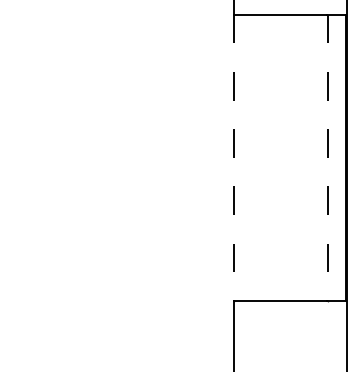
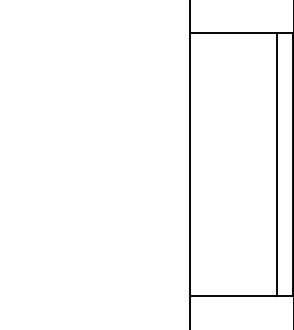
line: (234, 158) -> (189, 164), dashed -> solid
line: (328, 158) -> (276, 164), dashed -> solid

